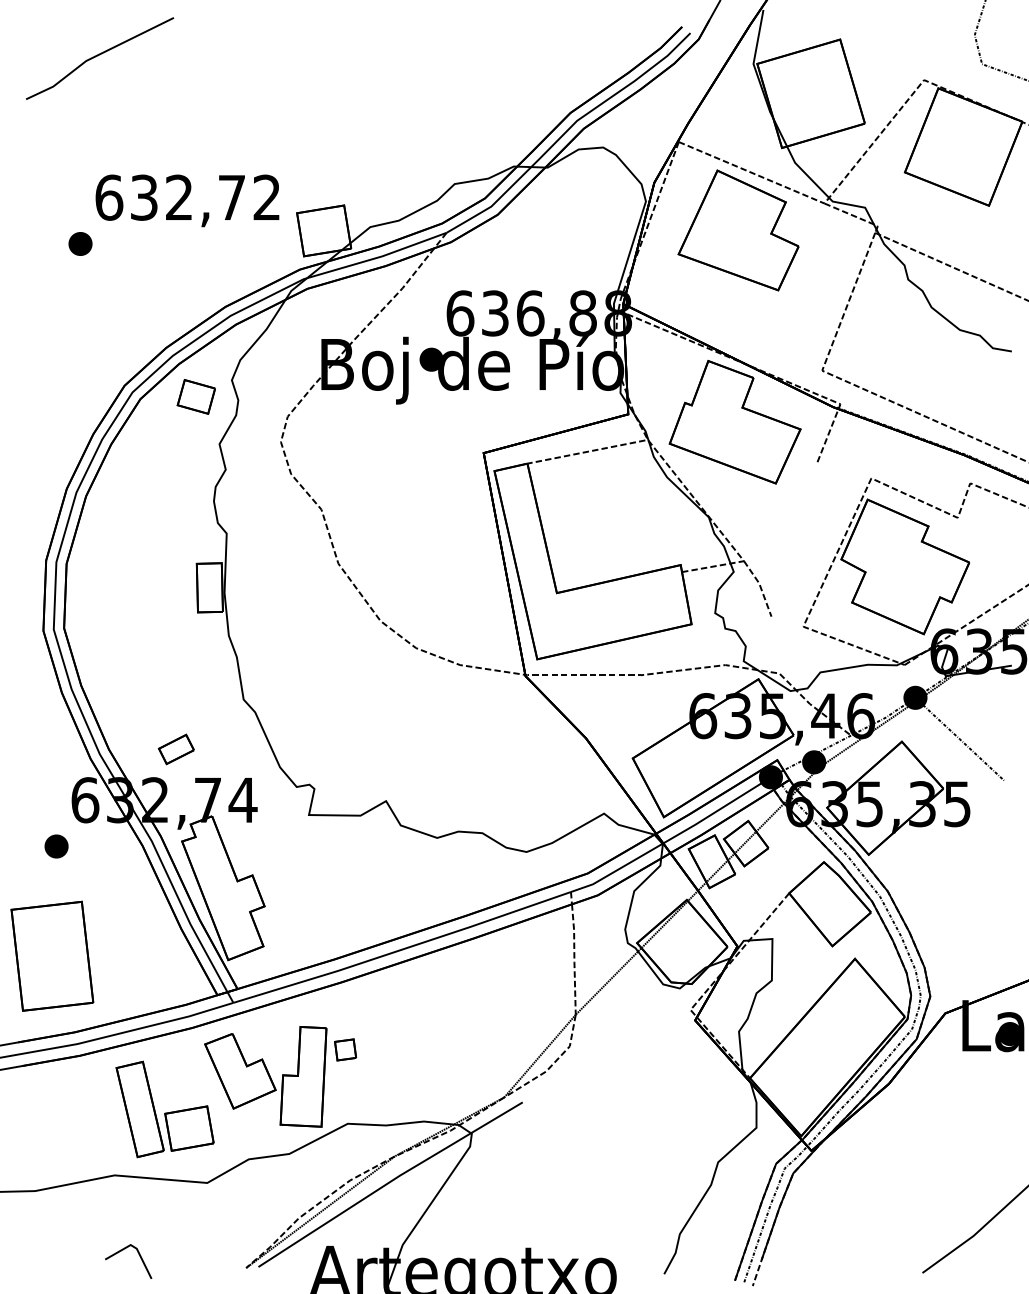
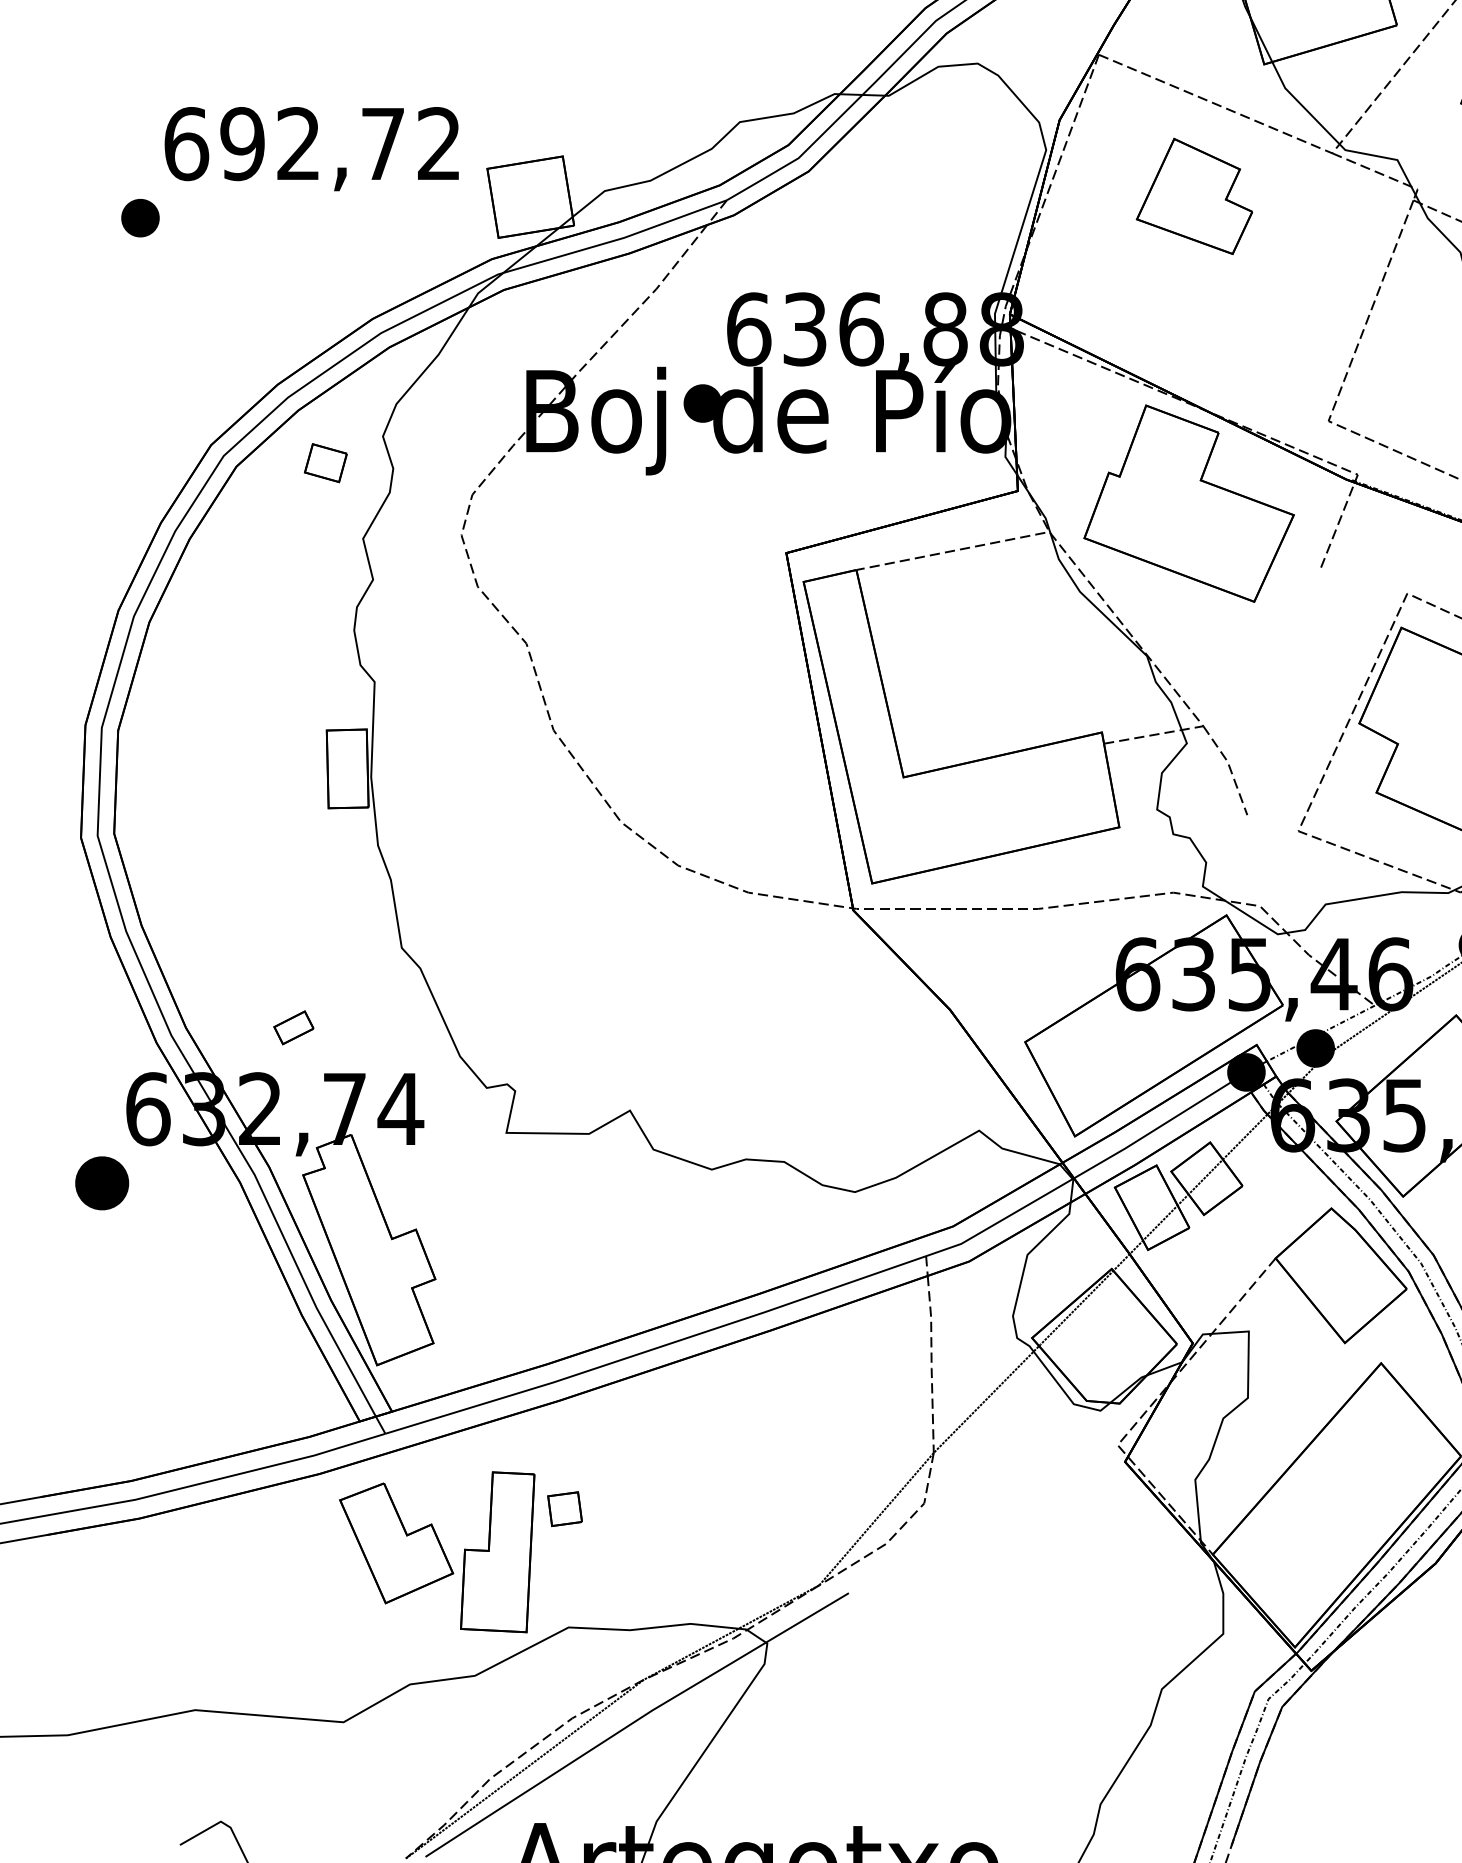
text: (144, 197) -> (242, 143), 632,72 -> 692,72
part: (738, 230) -> (1194, 196), size x0.6
part: (195, 396) -> (324, 462), size x0.7
part: (175, 749) -> (292, 1027), size x0.7
part: (56, 846) -> (101, 1183), size x1.4
part: (52, 955) -> (95, 1357), removed
part: (164, 1109) -> (274, 1604), removed

